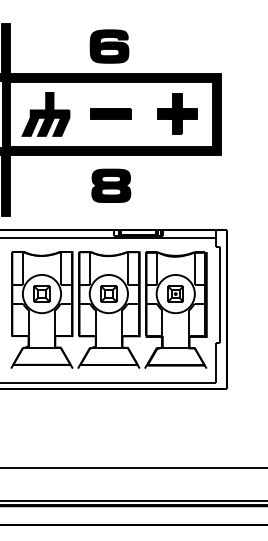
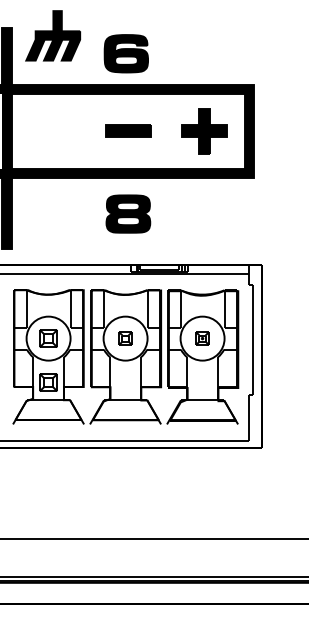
part: (46, 114) -> (53, 35), moved
part: (108, 293) -> (125, 338), size x0.7
part: (175, 293) -> (202, 338), size x0.7
part: (41, 332) -> (48, 382), added

